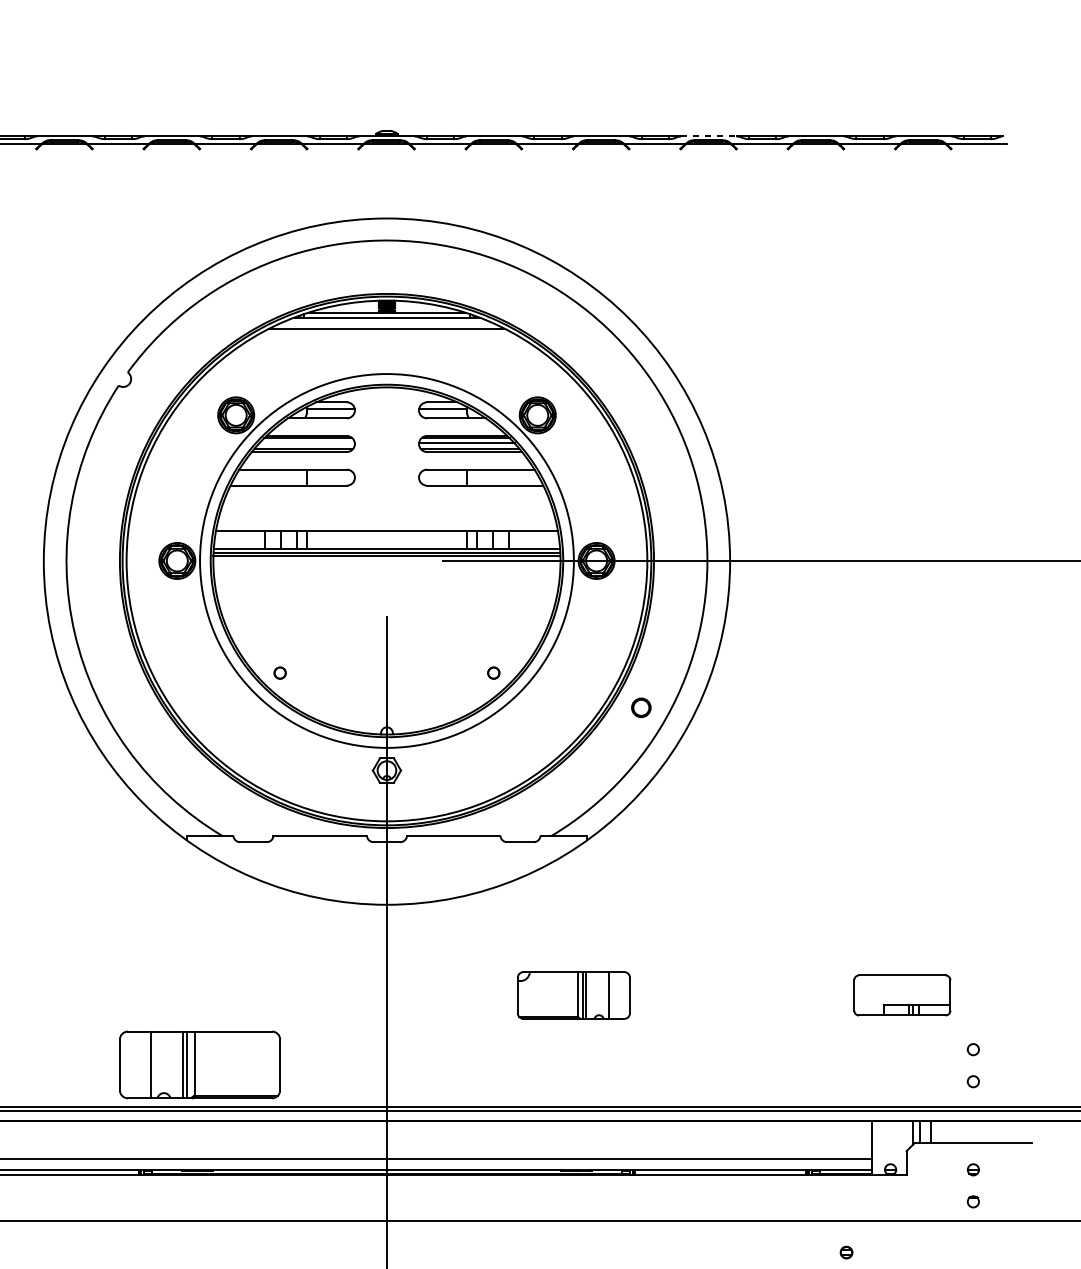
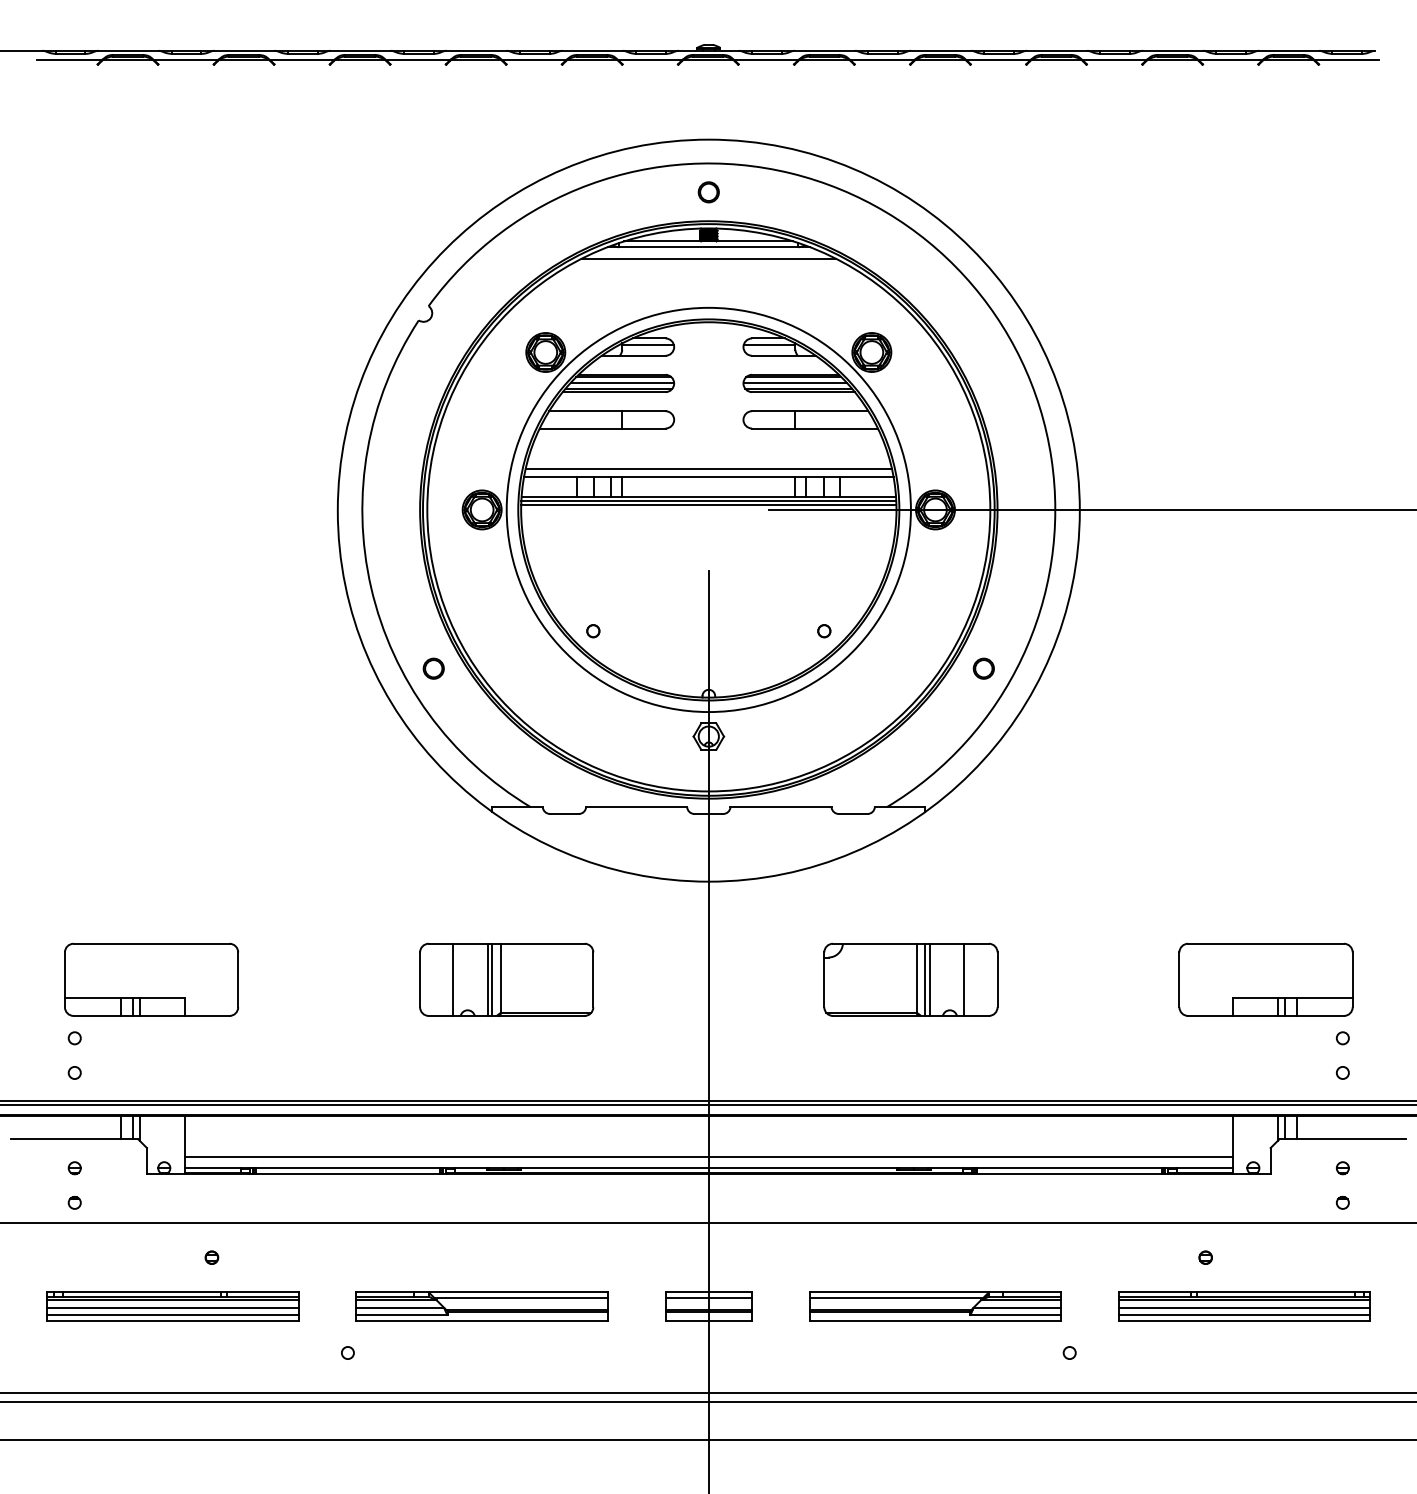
line: (709, 136) -> (1057, 50), dashed -> solid
part: (386, 267) -> (708, 192), added
line: (307, 443) -> (622, 382), added
line: (386, 523) -> (708, 469), added
part: (132, 707) -> (433, 668), added
part: (573, 995) -> (910, 979), size x1.43
part: (901, 995) -> (1265, 979), size x1.67
part: (199, 1064) -> (506, 979), moved

